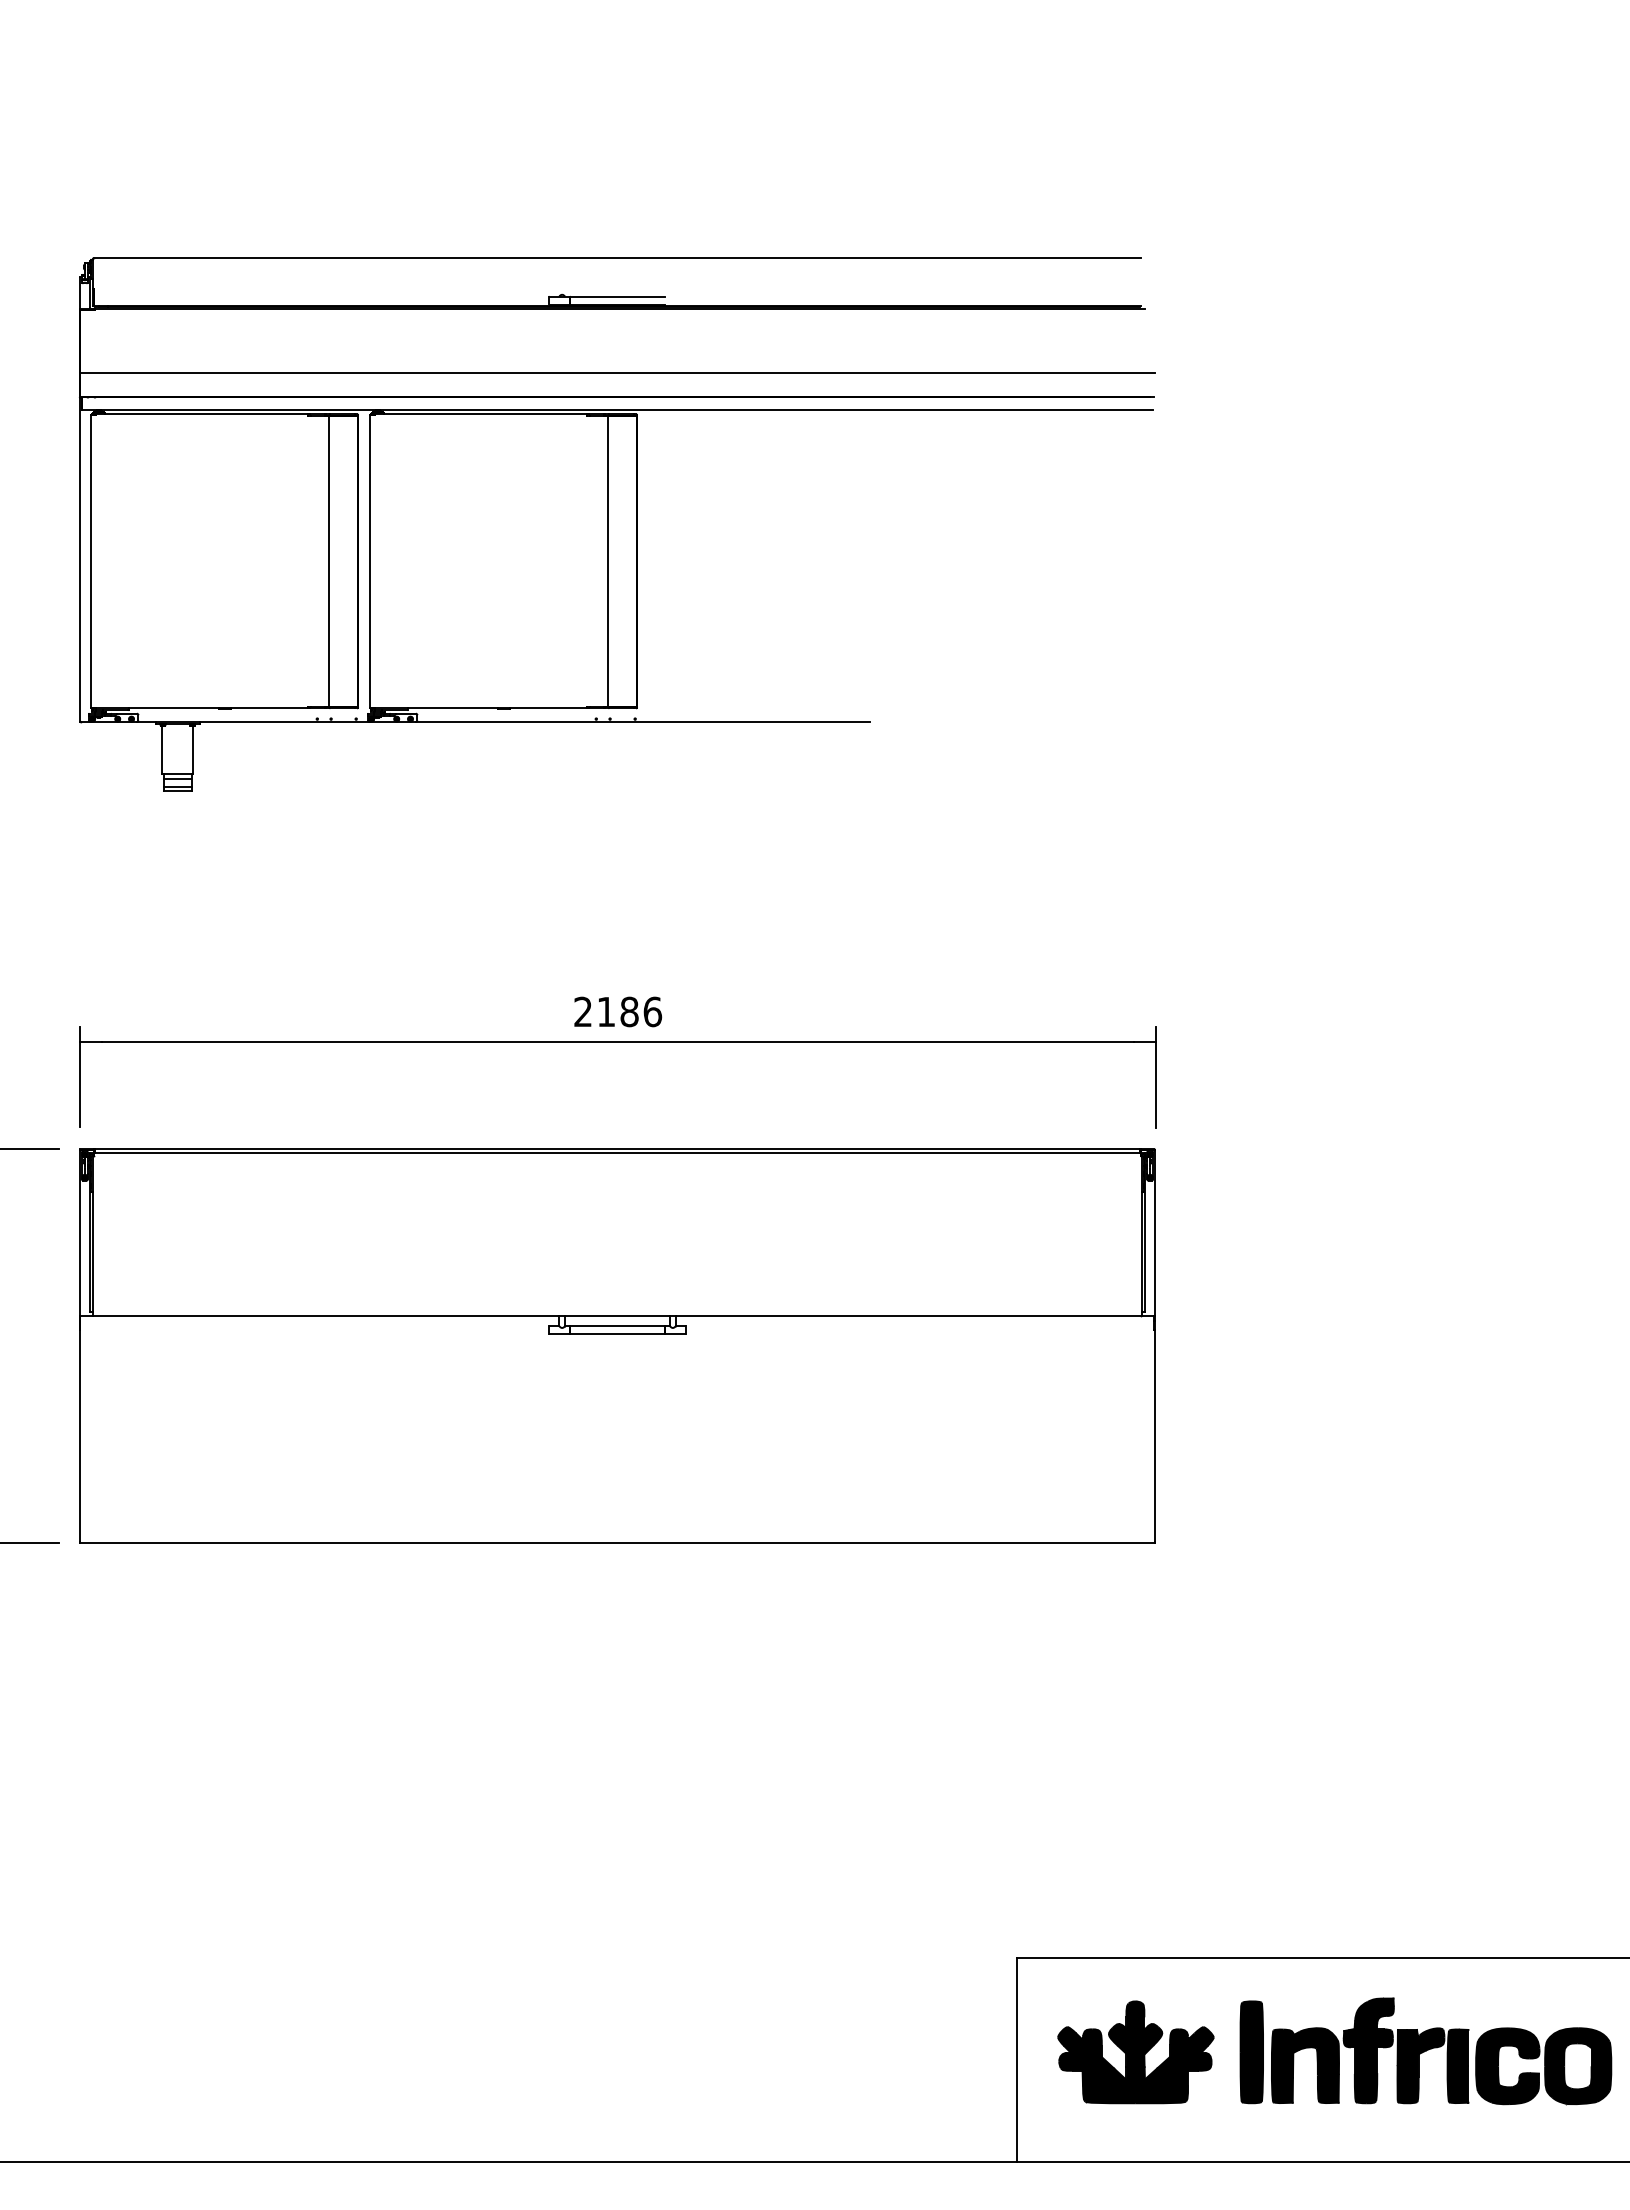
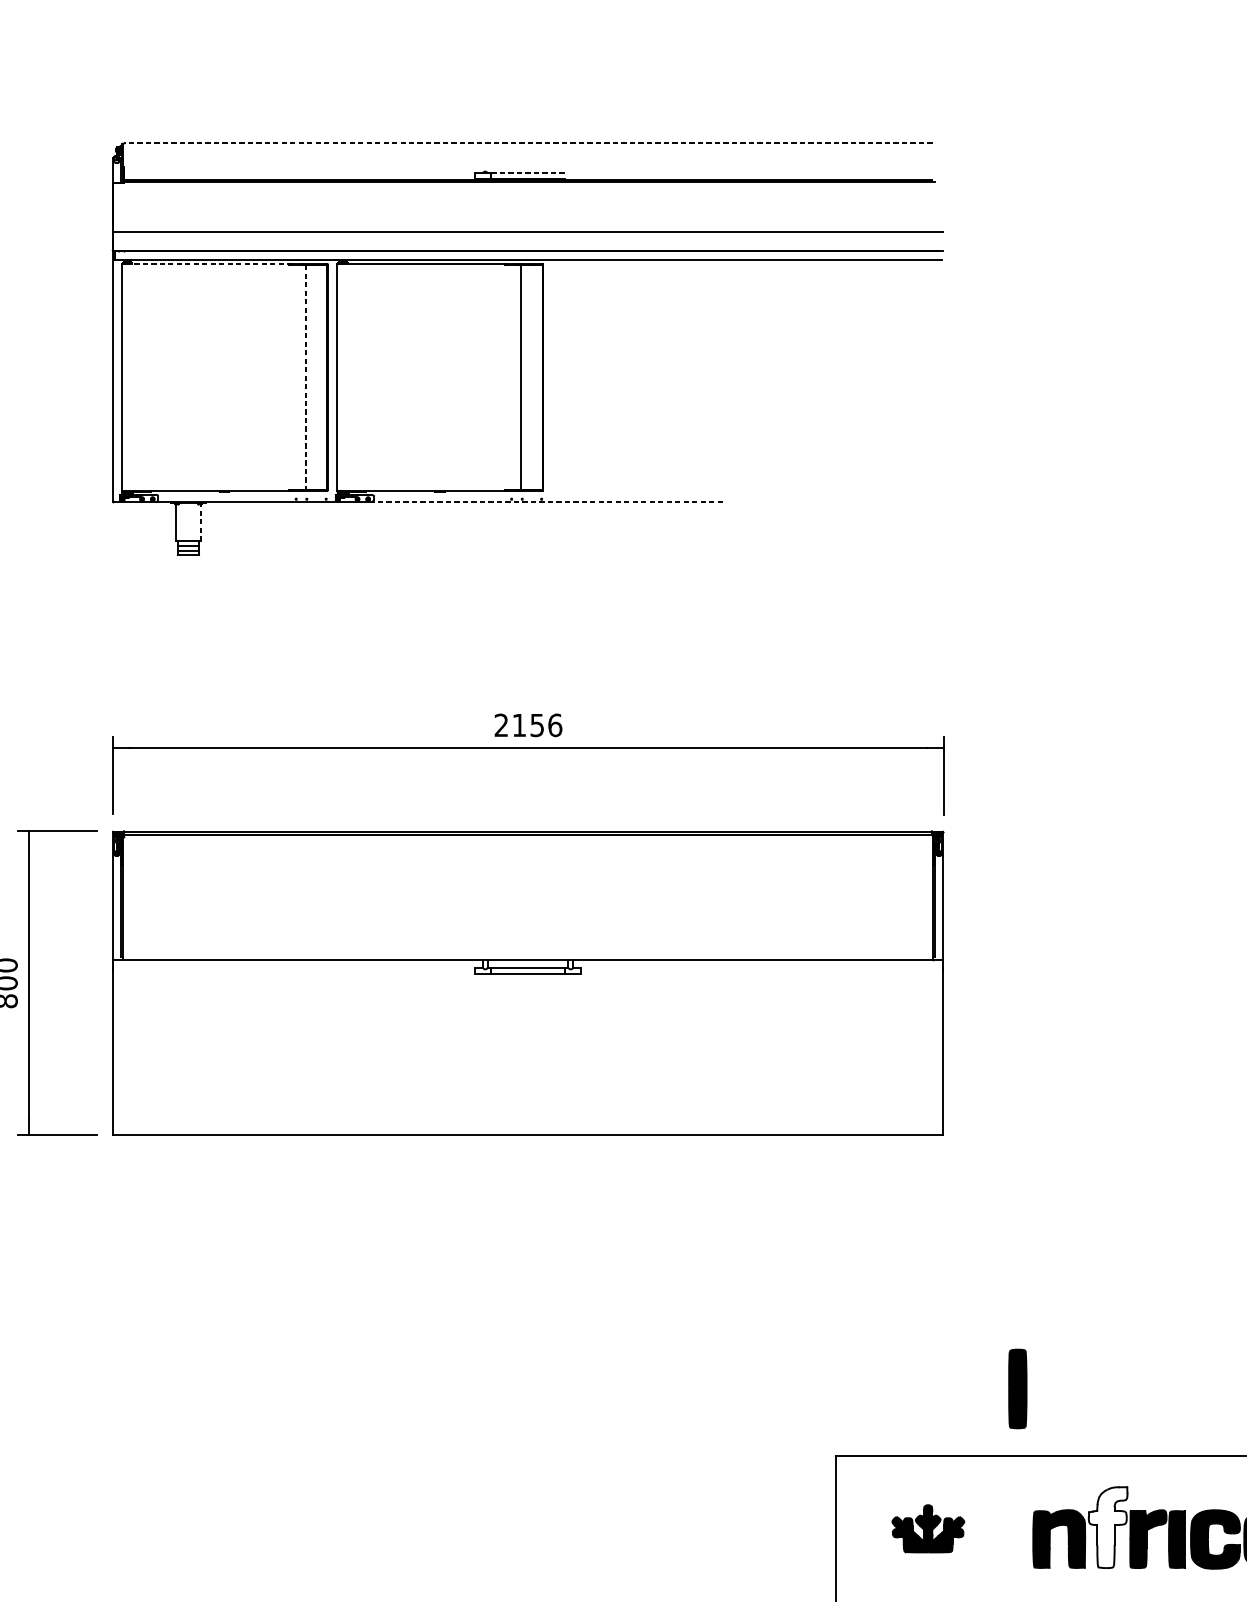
line: (617, 258) -> (528, 143), solid -> dashed
line: (617, 296) -> (528, 172), solid -> dashed
line: (202, 414) -> (207, 264), solid -> dashed
line: (329, 561) -> (305, 377), solid -> dashed
line: (642, 722) -> (547, 501), solid -> dashed
line: (193, 749) -> (200, 522), solid -> dashed
text: (629, 1011) -> (537, 725), 2186 -> 2156
fill: (1368, 2050) -> (1107, 1527), removed
part: (1135, 2052) -> (928, 1528), size x0.6
part: (1251, 2052) -> (1017, 1389), moved

